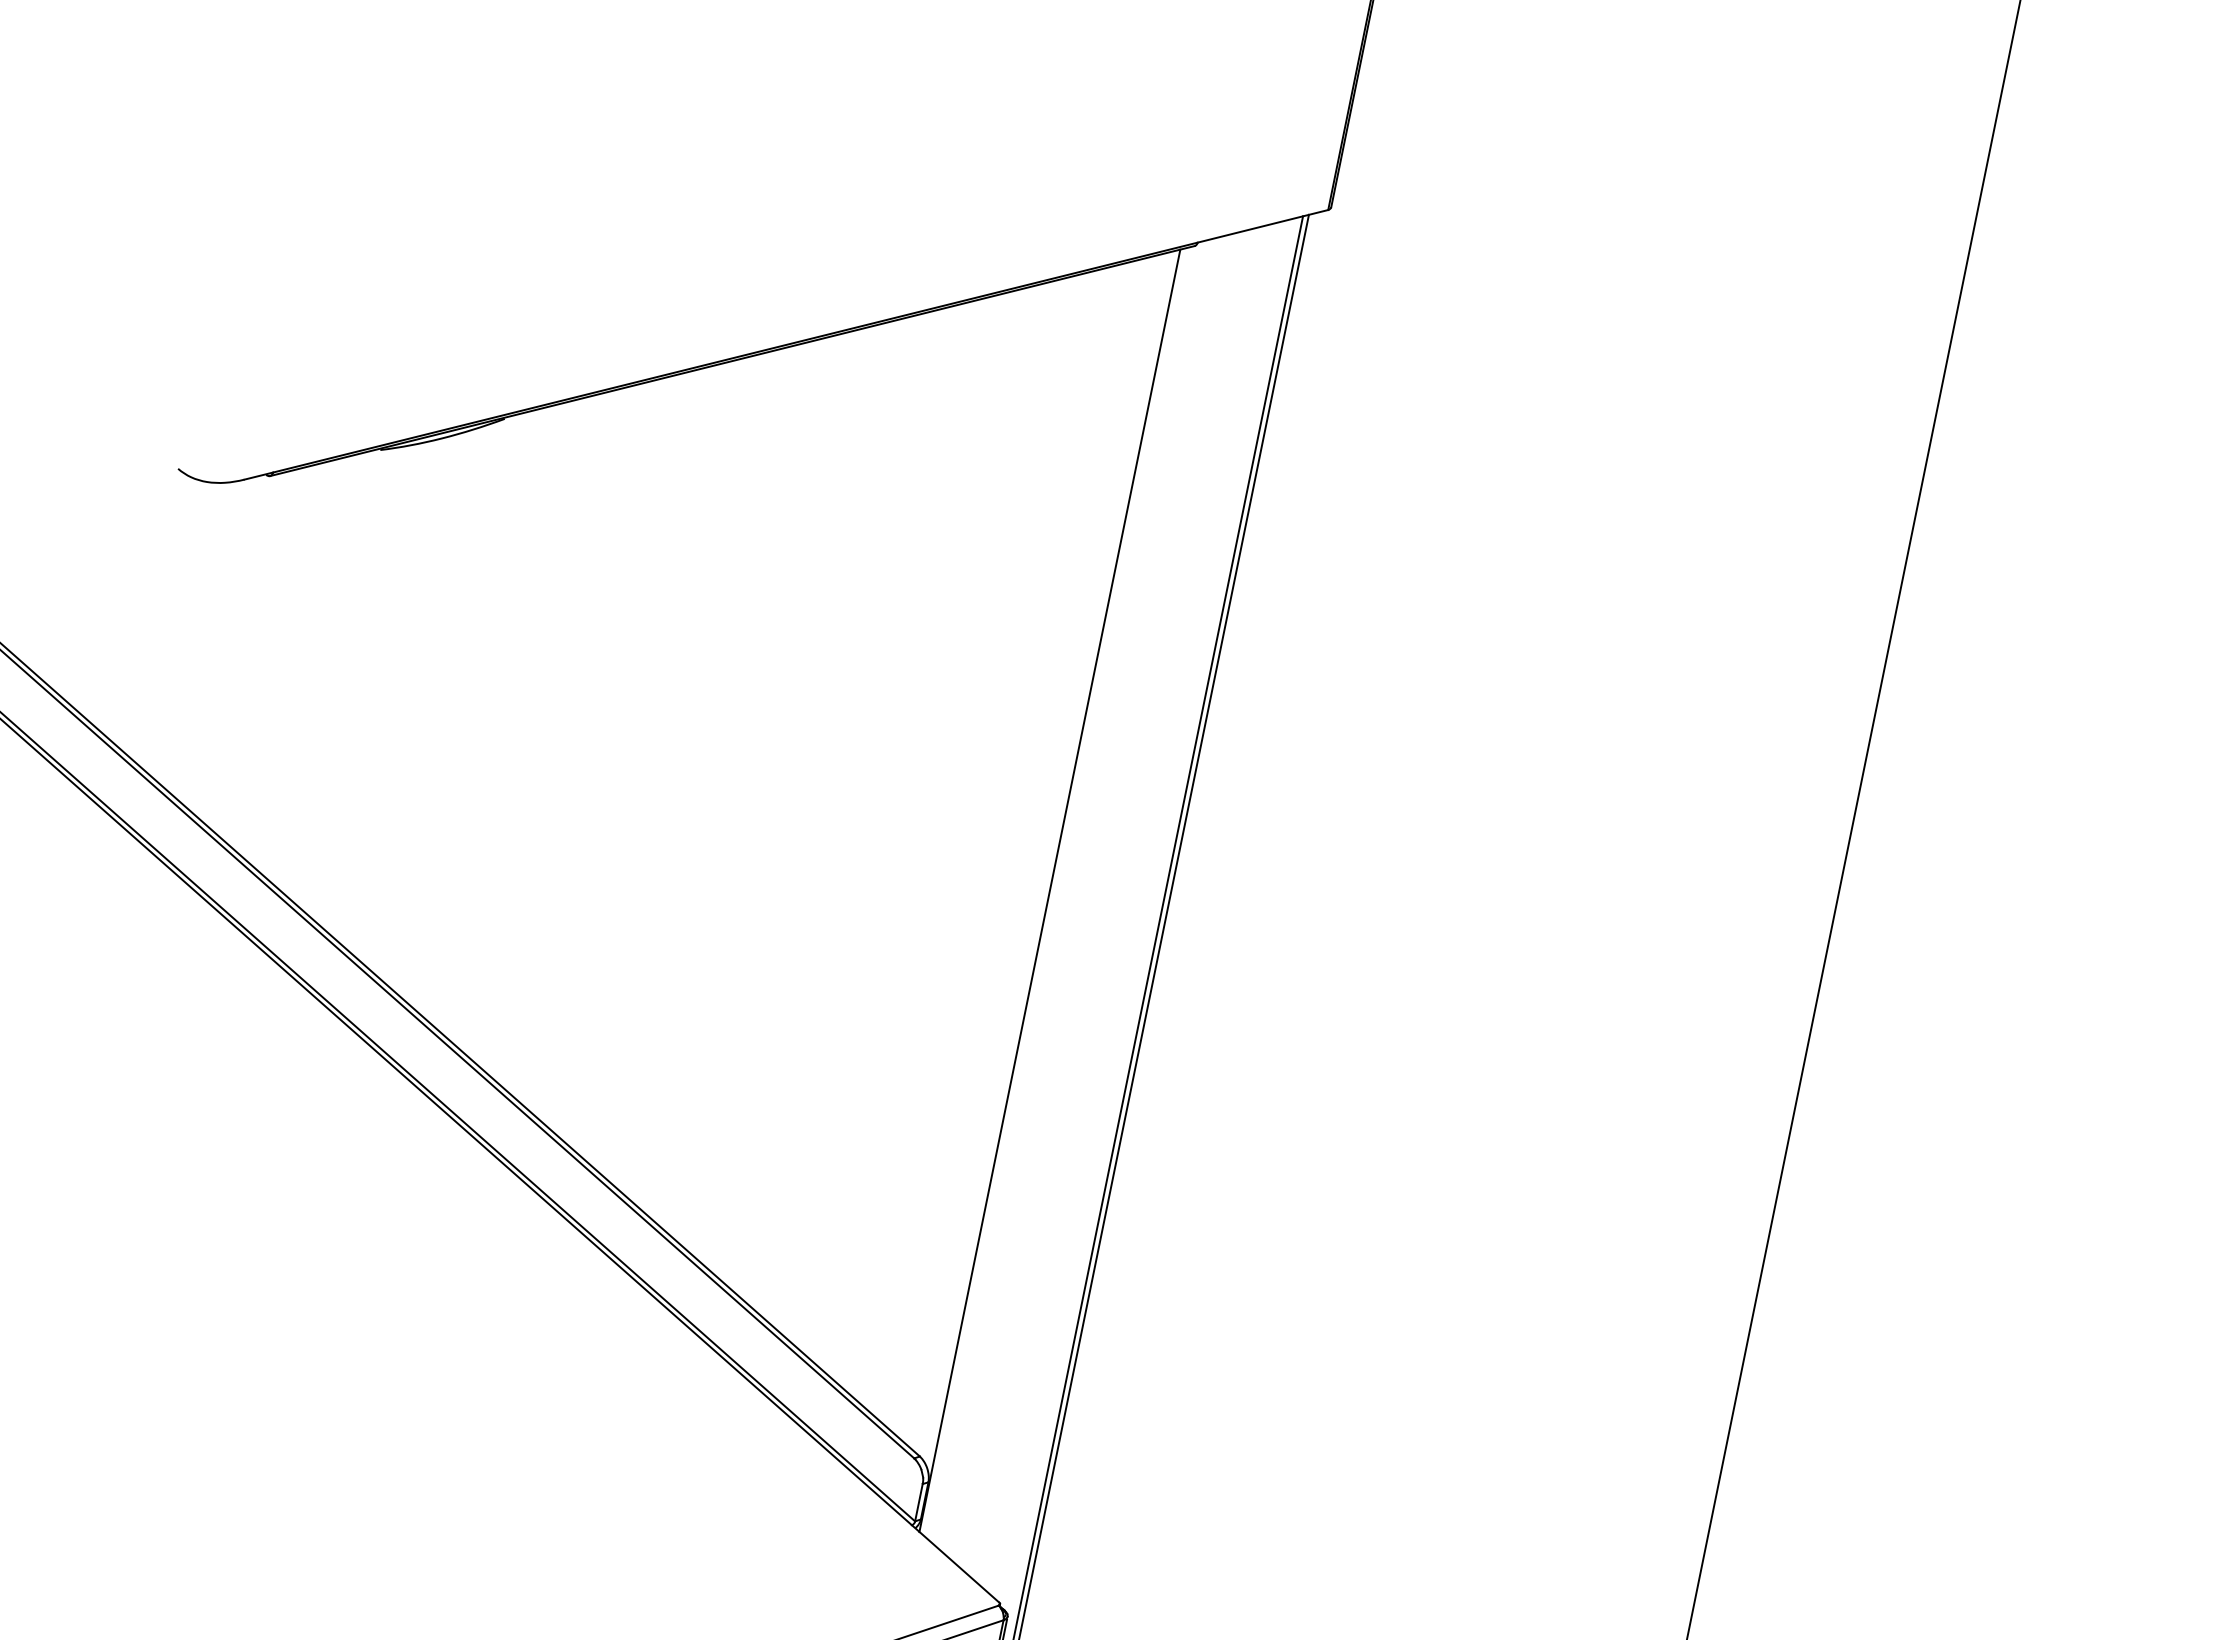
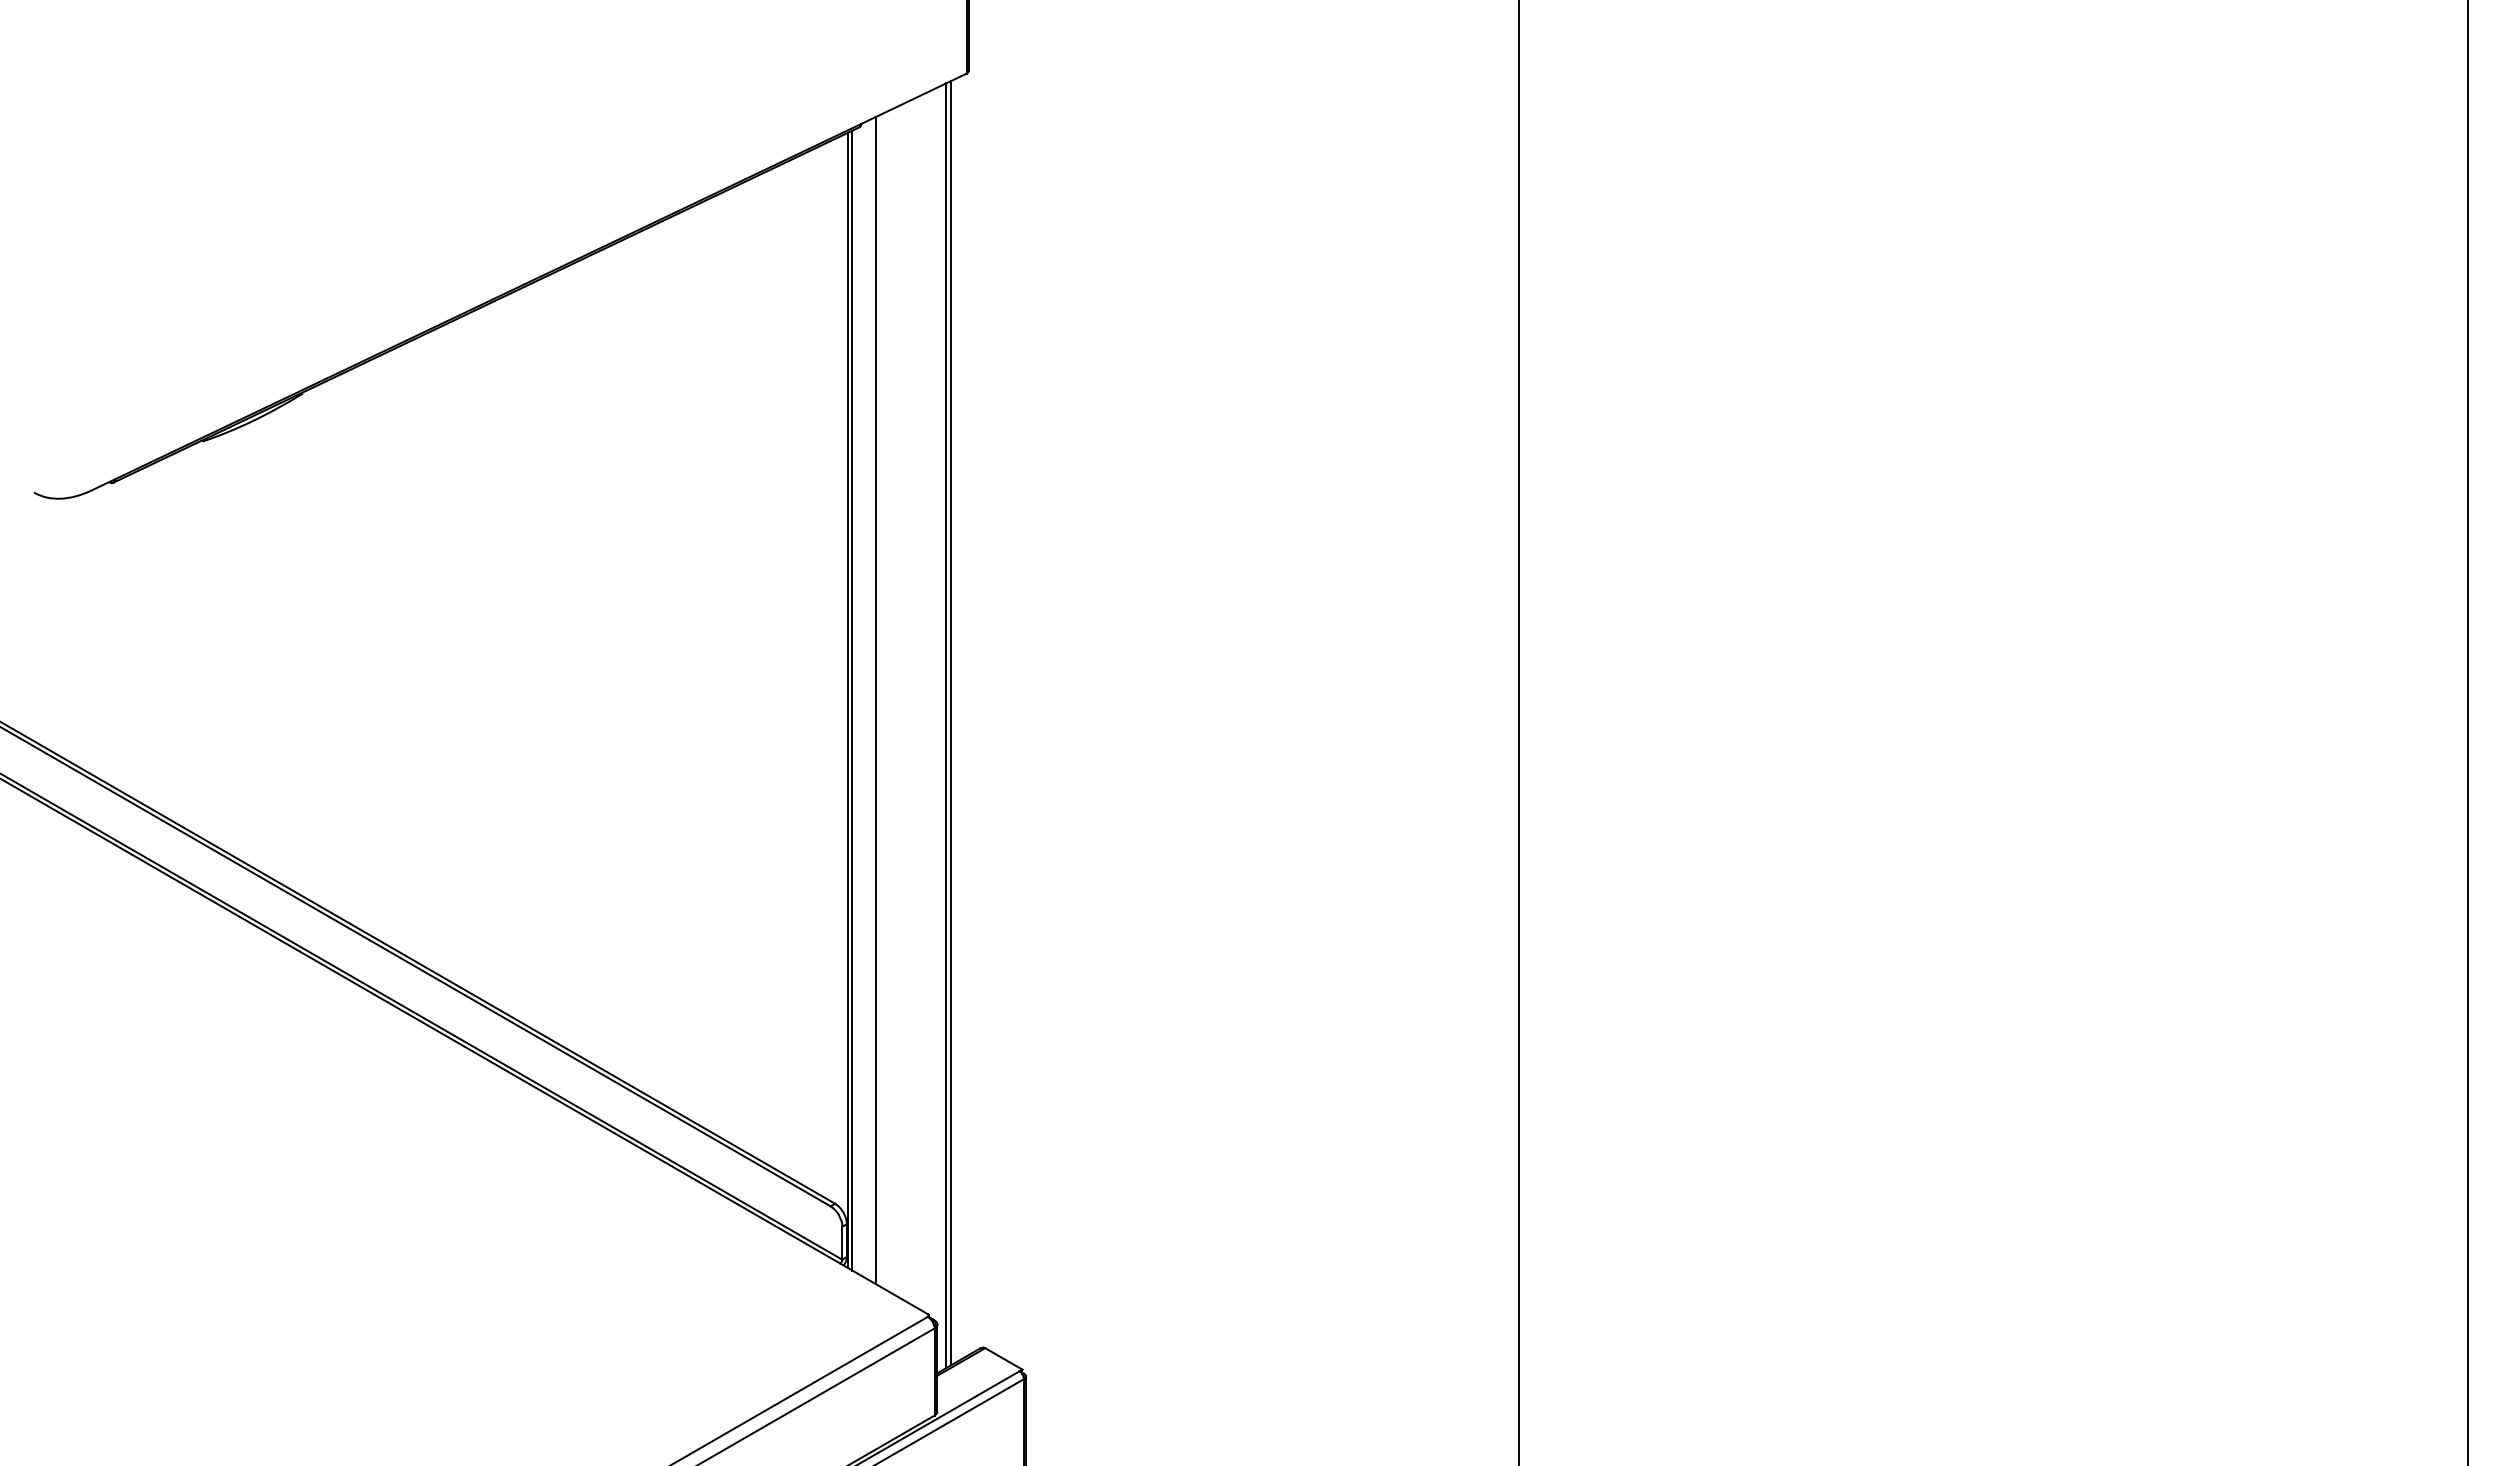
line: (1055, 891) -> (852, 700), added
line: (1081, 897) -> (875, 700), added

